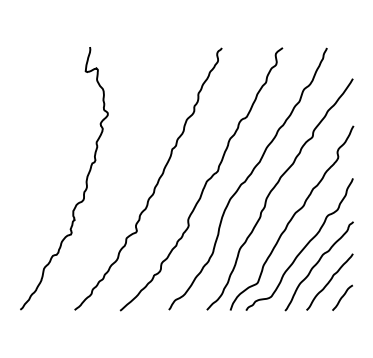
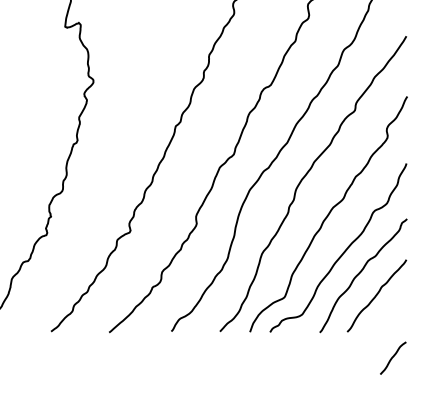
curve: (342, 297) -> (393, 357), moved

